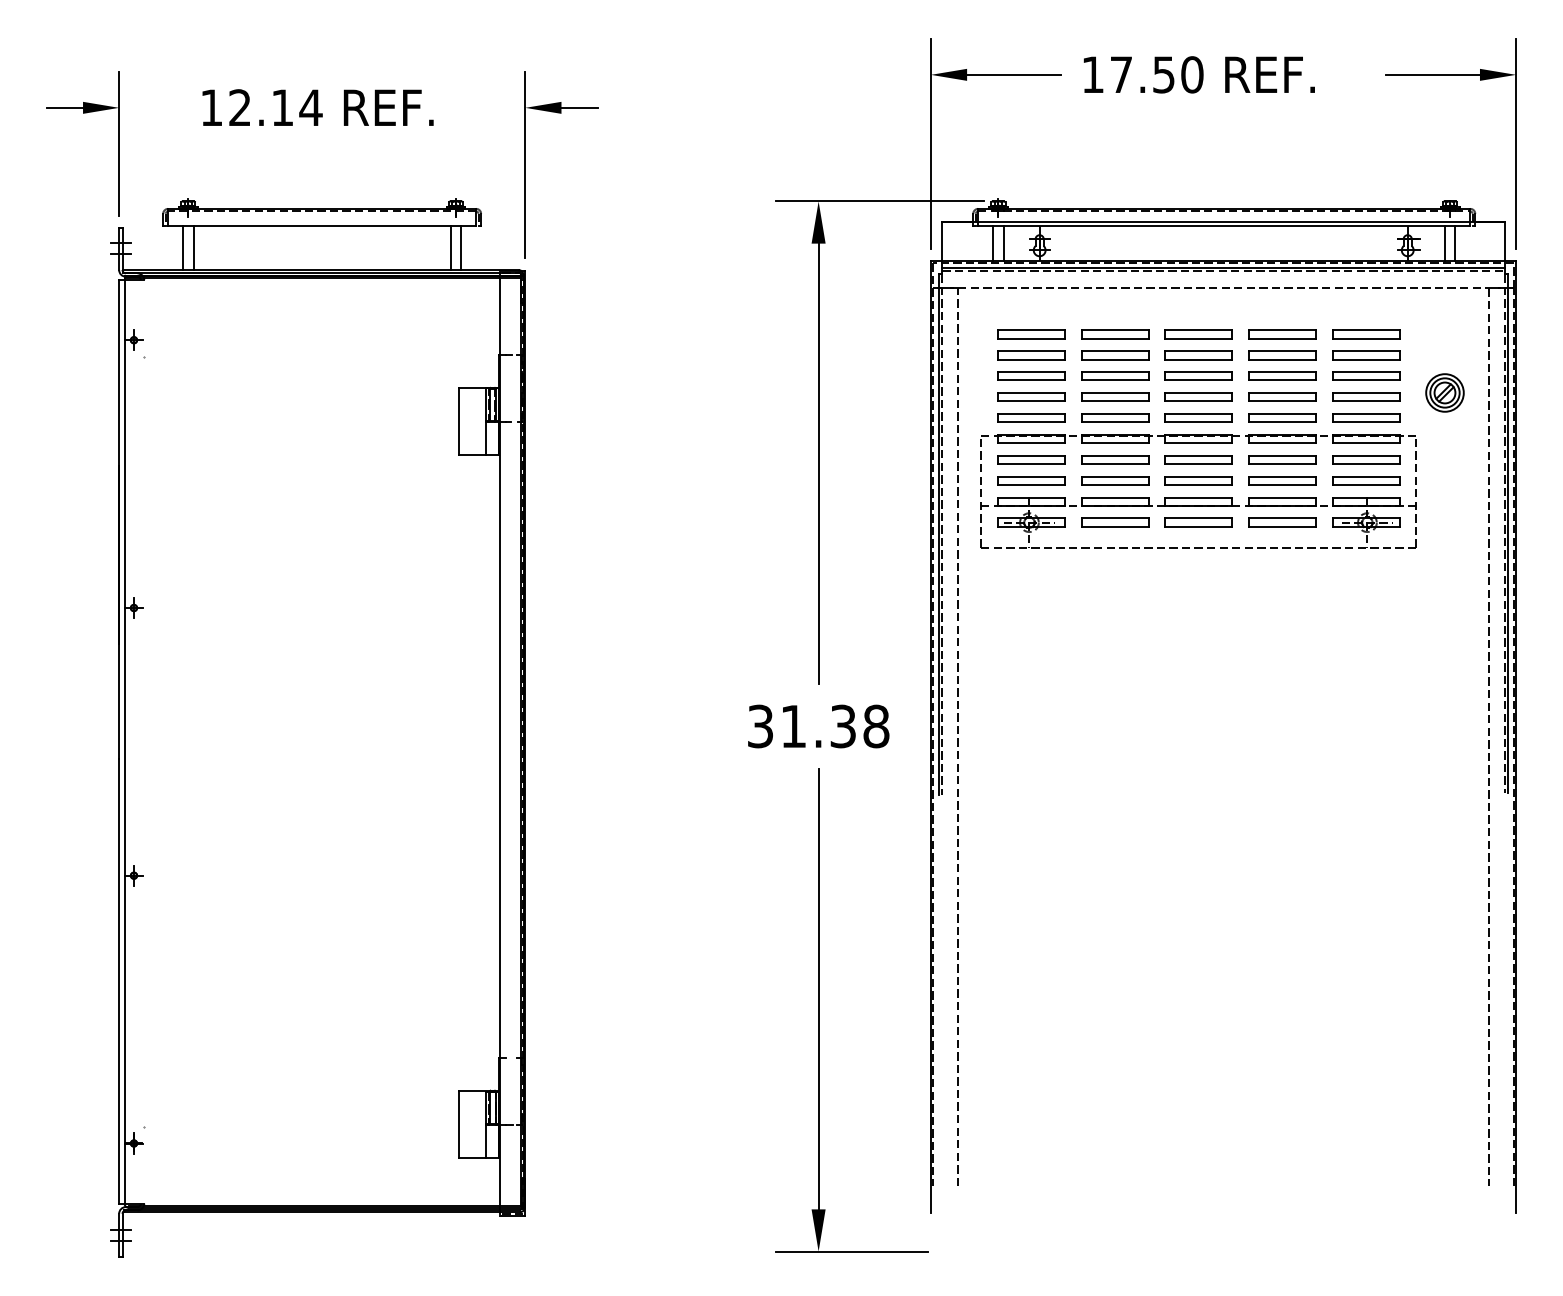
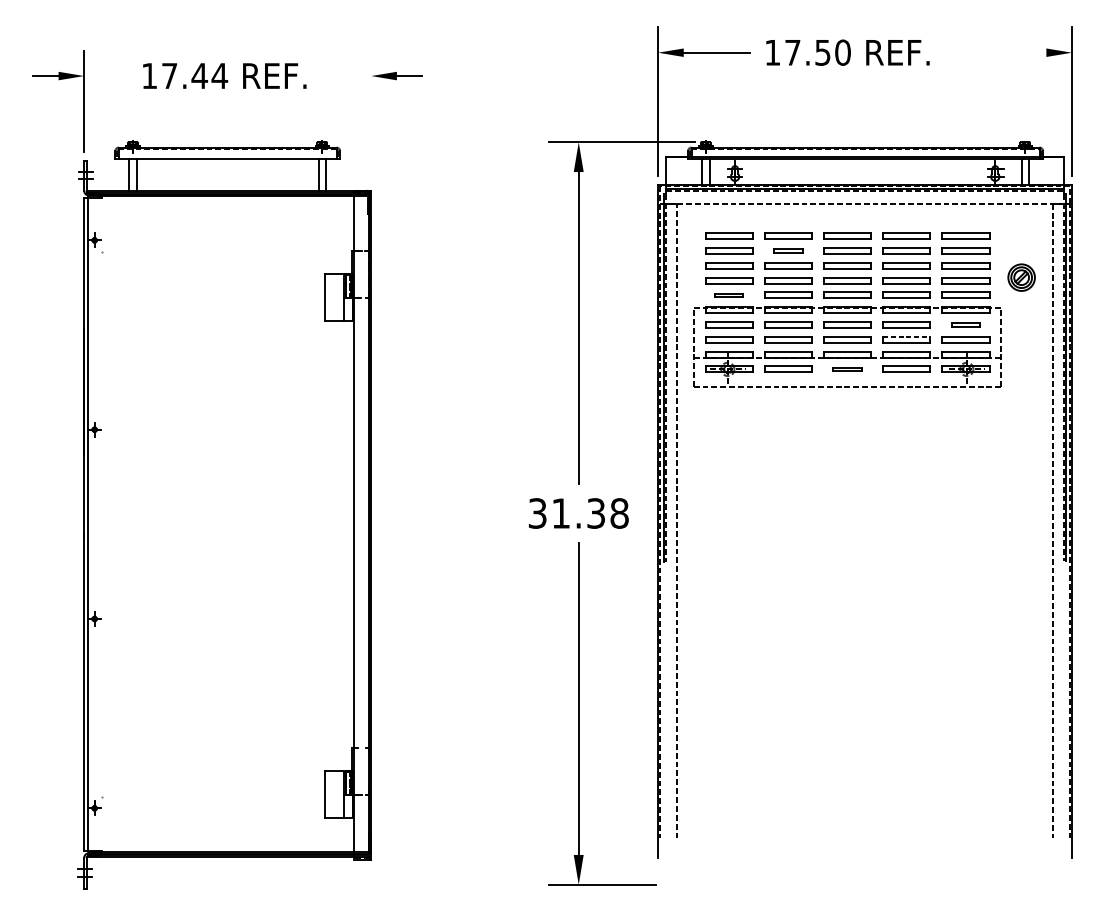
line: (1432, 74) -> (1012, 52), removed
text: (261, 107) -> (184, 75), 12.14 -> 17.44
line: (525, 164) -> (371, 116), removed
part: (1115, 355) -> (788, 251), size x0.6
part: (1031, 417) -> (729, 295), size x0.6
part: (1366, 459) -> (966, 324), size x0.6
line: (1282, 476) -> (906, 336), solid -> dashed
part: (1198, 522) -> (847, 369), size x0.6

